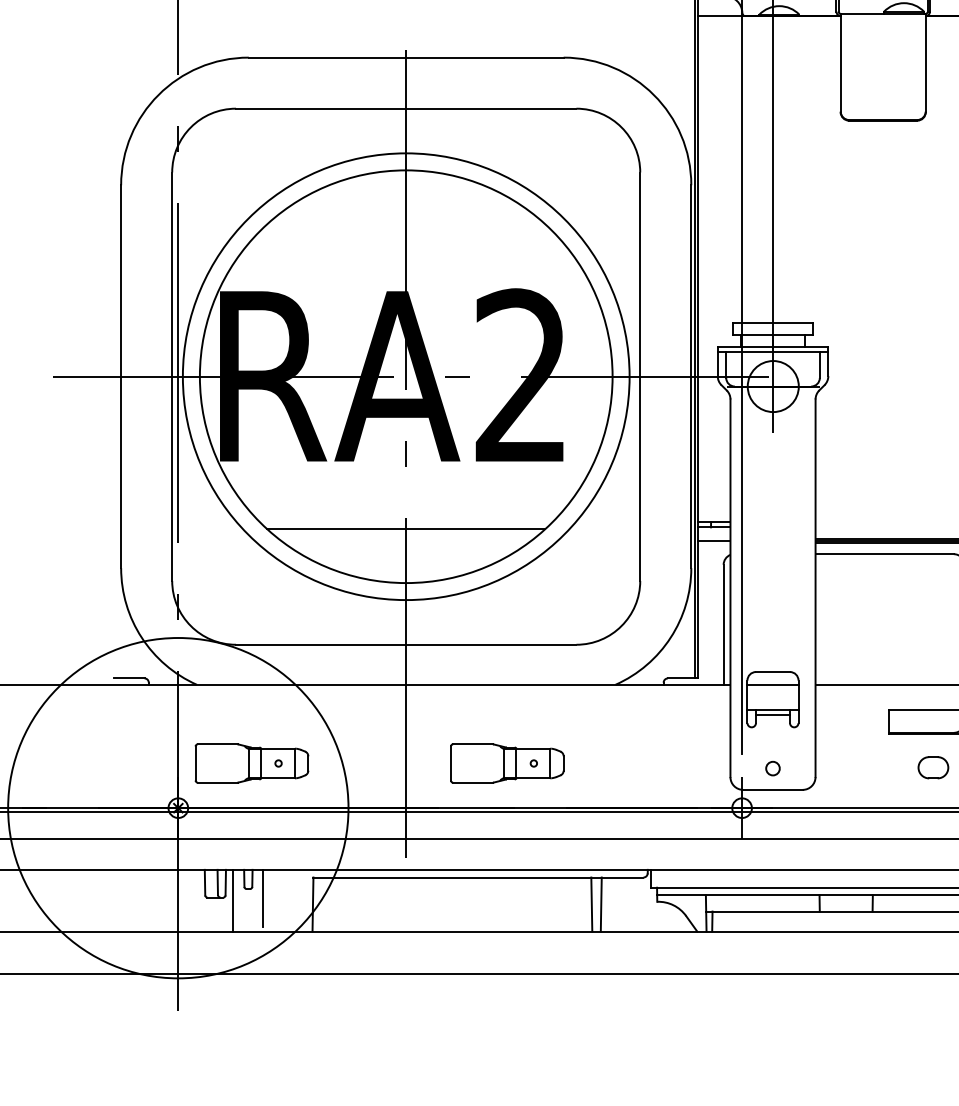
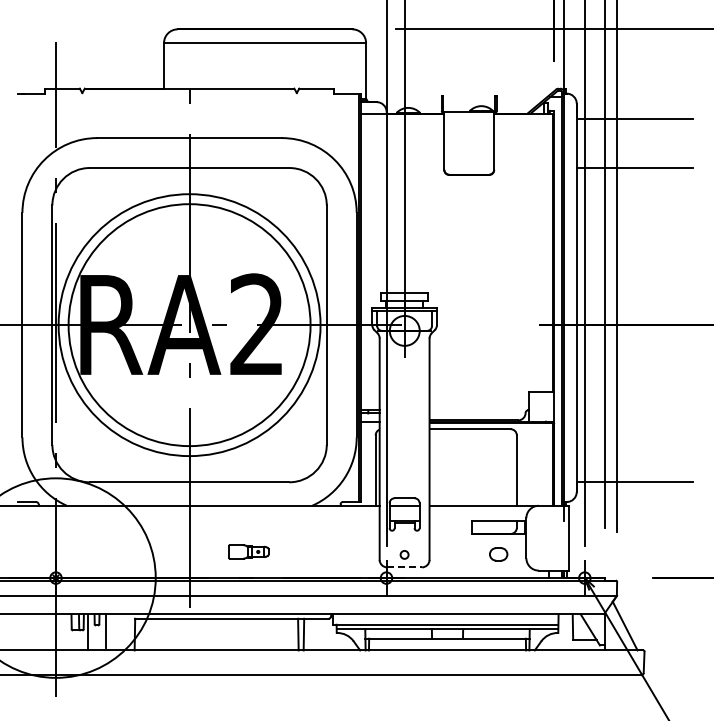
line: (406, 529) -> (189, 414), removed
part: (250, 762) -> (98, 551), removed
part: (506, 762) -> (248, 551), size x0.6
line: (774, 790) -> (405, 567), solid -> dashed

